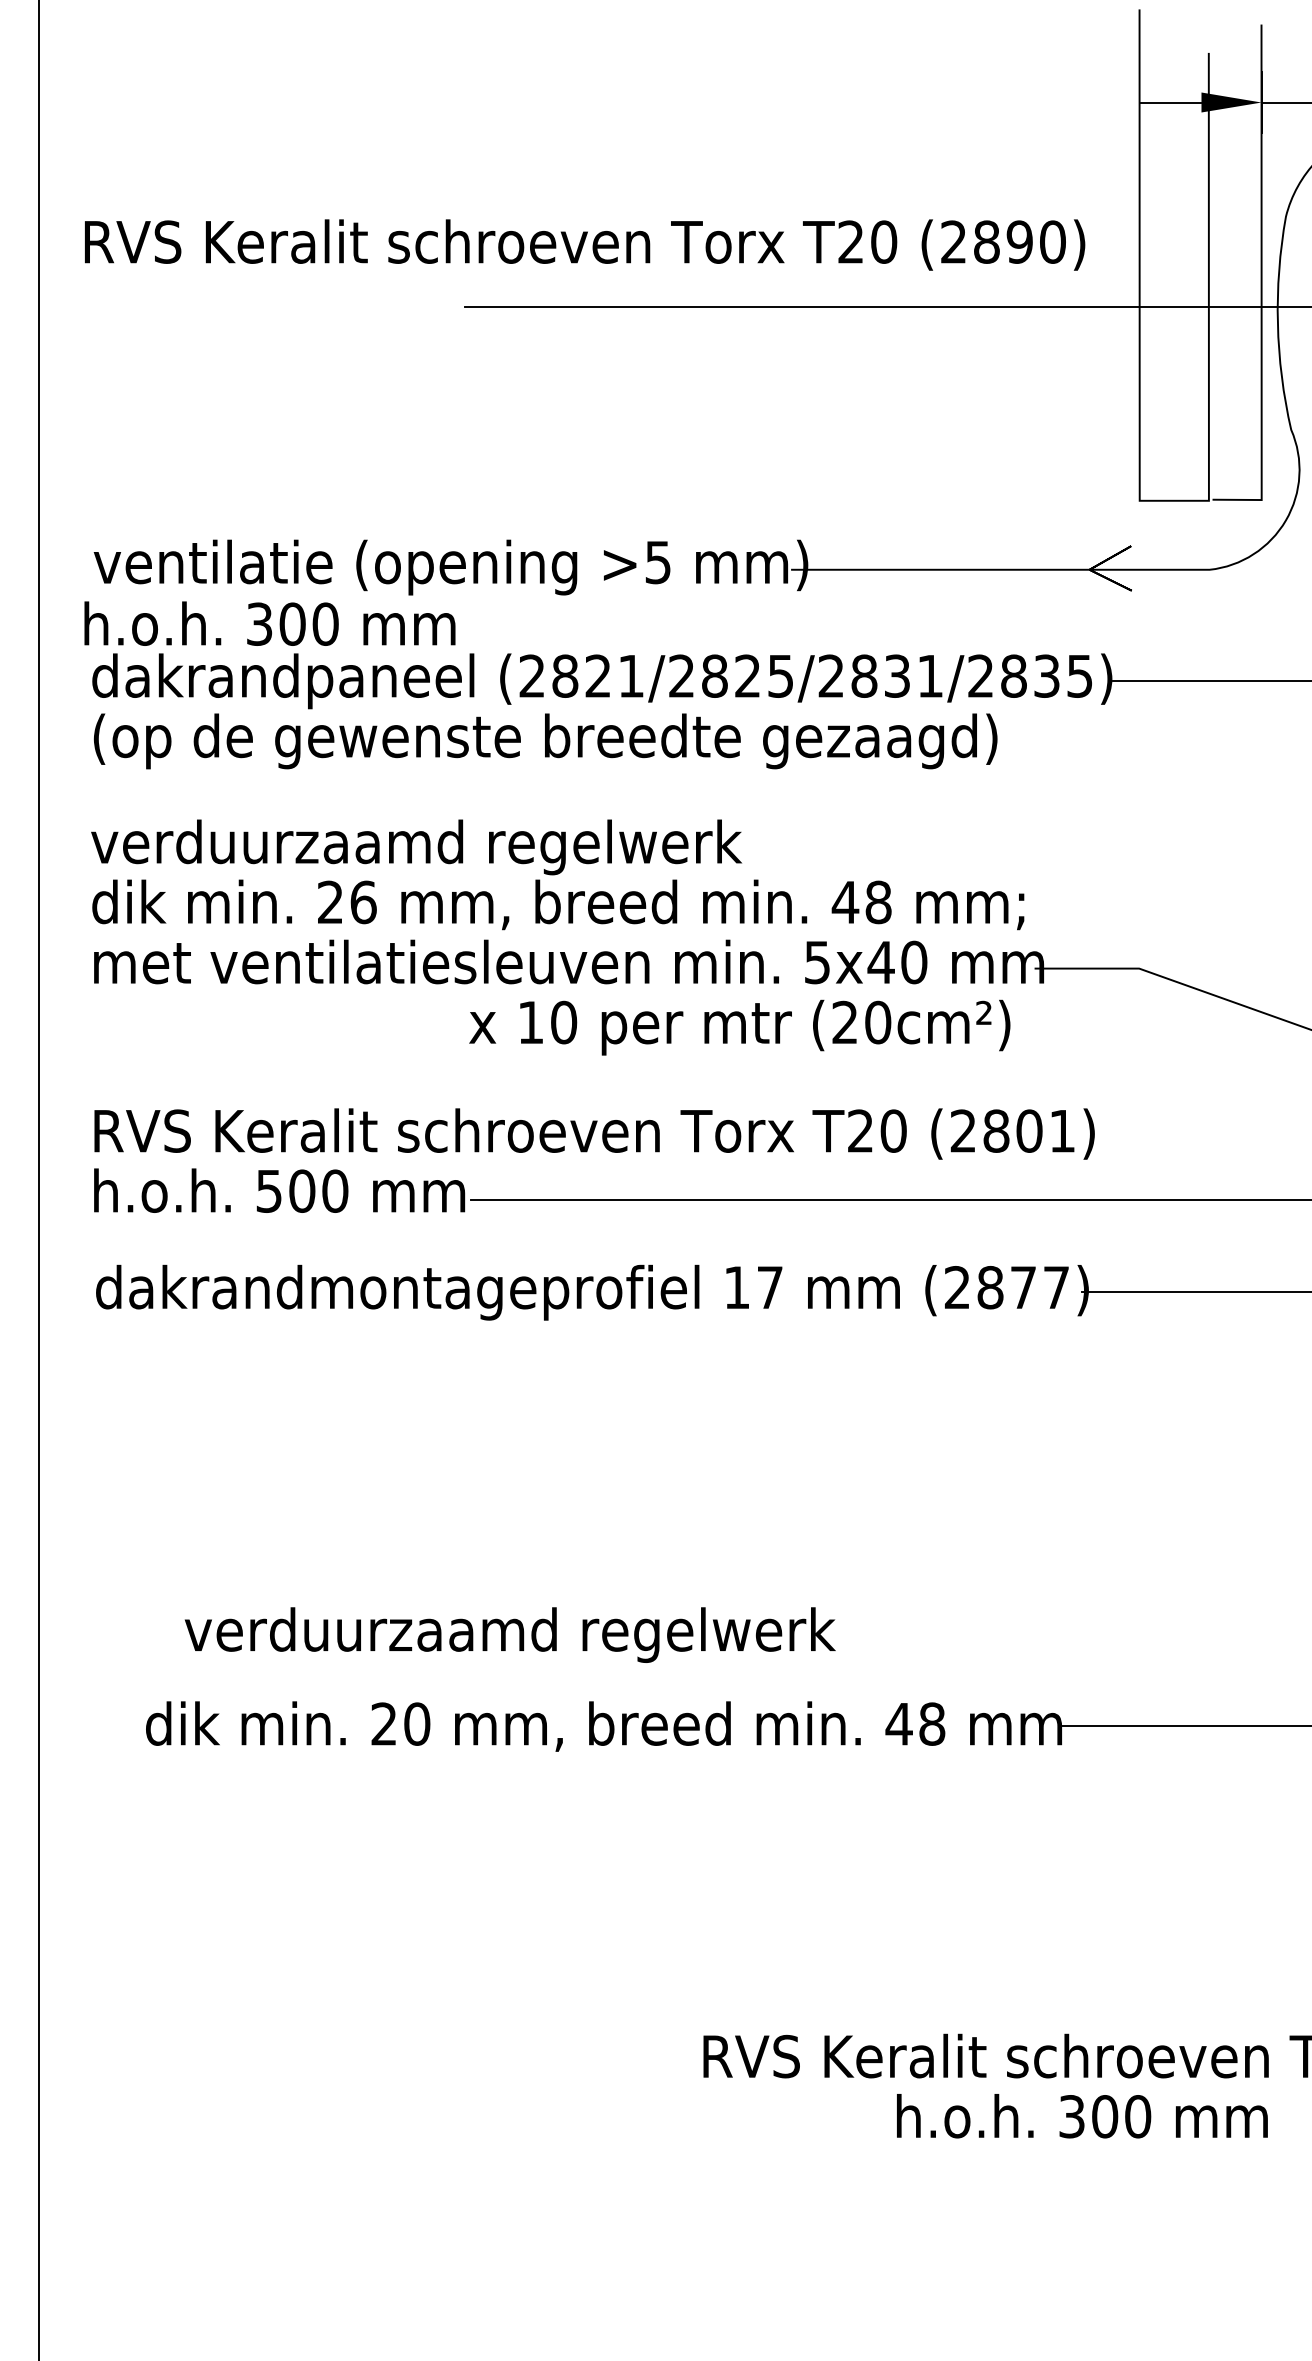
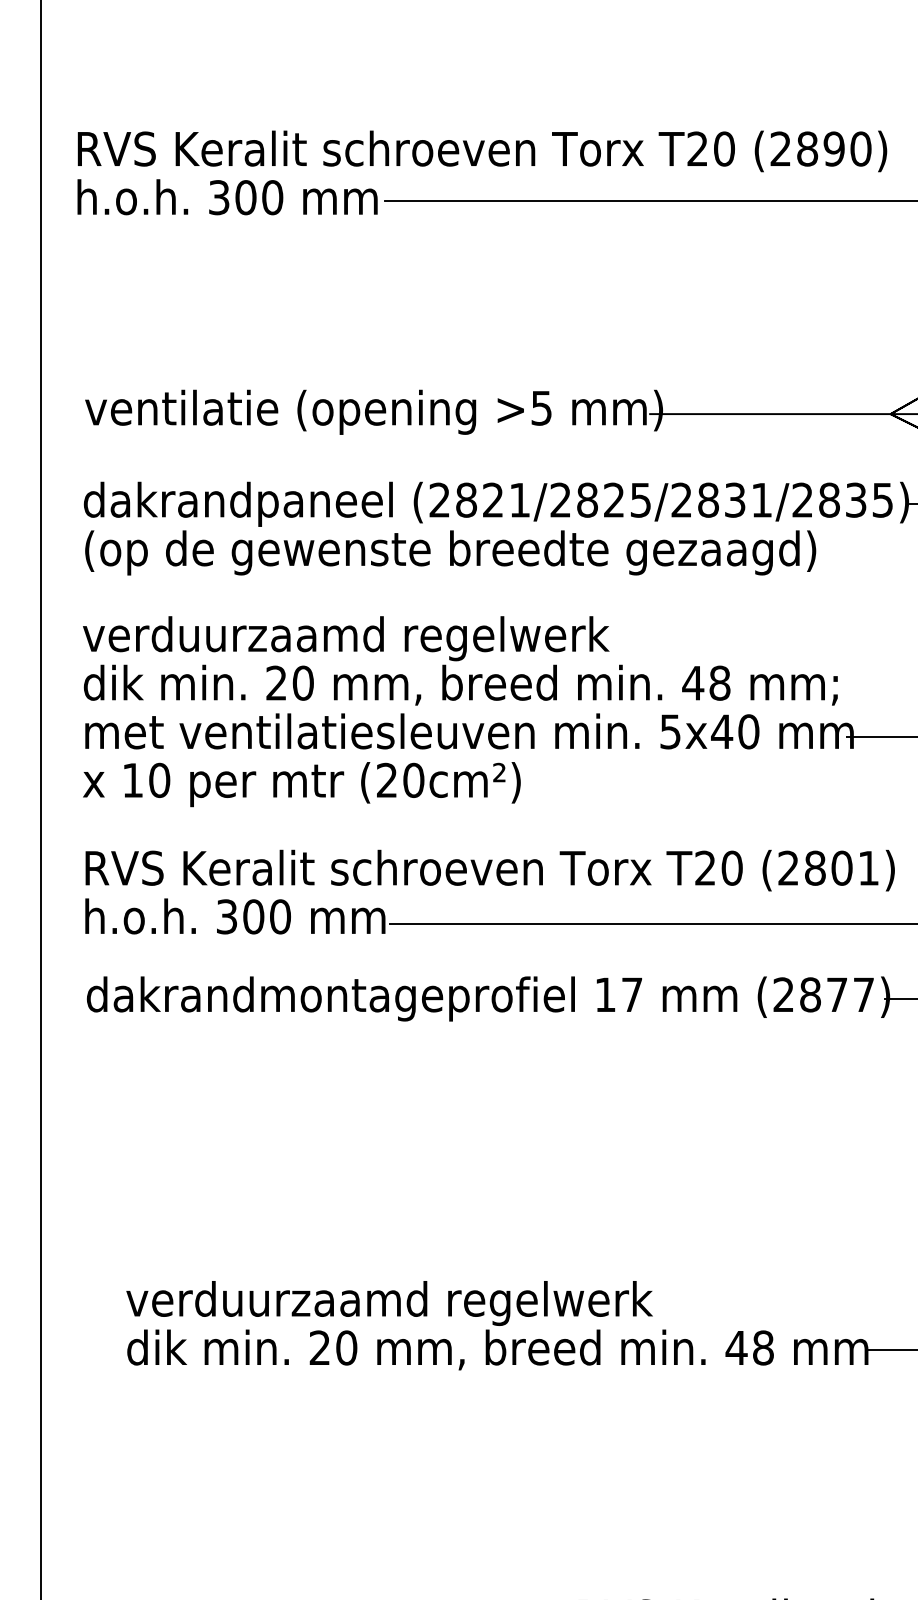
text: (269, 623) -> (227, 197), moved
text: (363, 902) -> (303, 683), 26 -> 20
text: (739, 1027) -> (301, 784), moved
text: (269, 1190) -> (227, 916), 500 -> 300
text: (509, 1634) -> (389, 1302), moved

